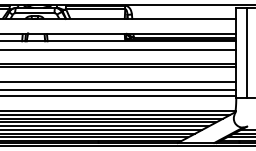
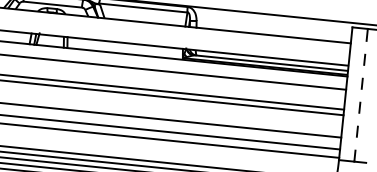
line: (246, 52) -> (360, 94), solid -> dashed

